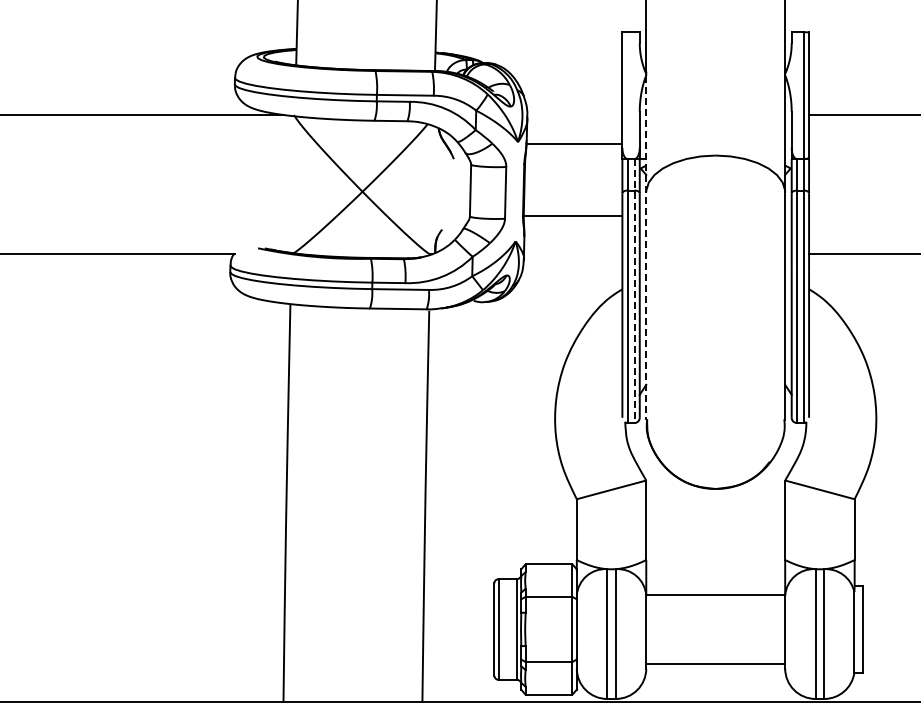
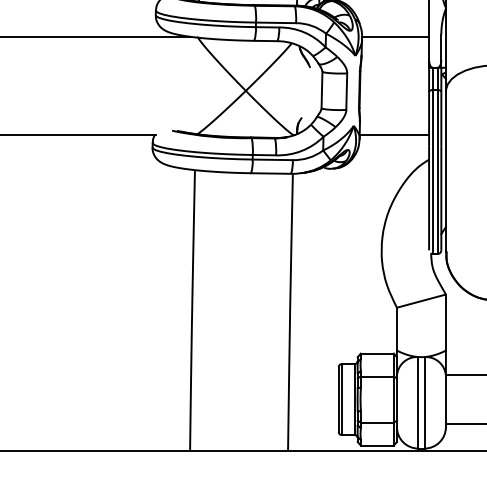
line: (574, 144) -> (395, 37), moved
line: (572, 215) -> (393, 134), moved
line: (646, 247) -> (446, 130), dashed -> solid
line: (634, 291) -> (437, 161), dashed -> solid

